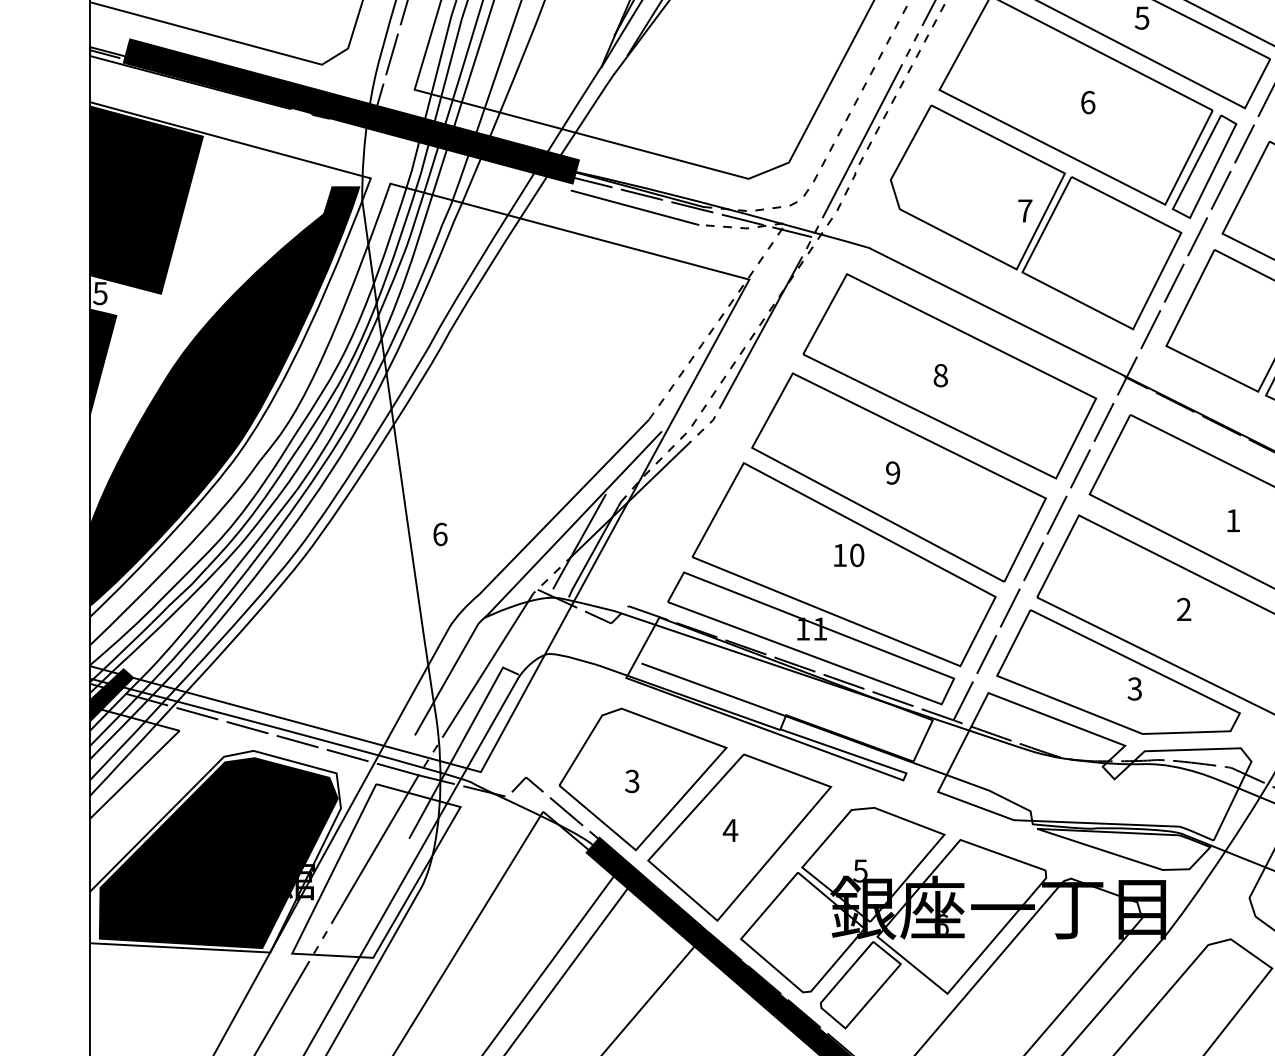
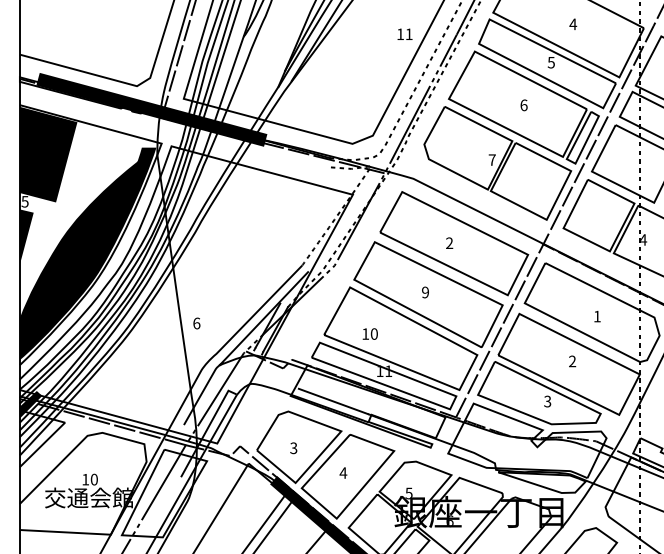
line: (635, 207) -> (295, 158), removed
text: (940, 376) -> (449, 243), 8 -> 2
text: (847, 554) -> (369, 333), moved
fill: (218, 853) -> (84, 484), removed

